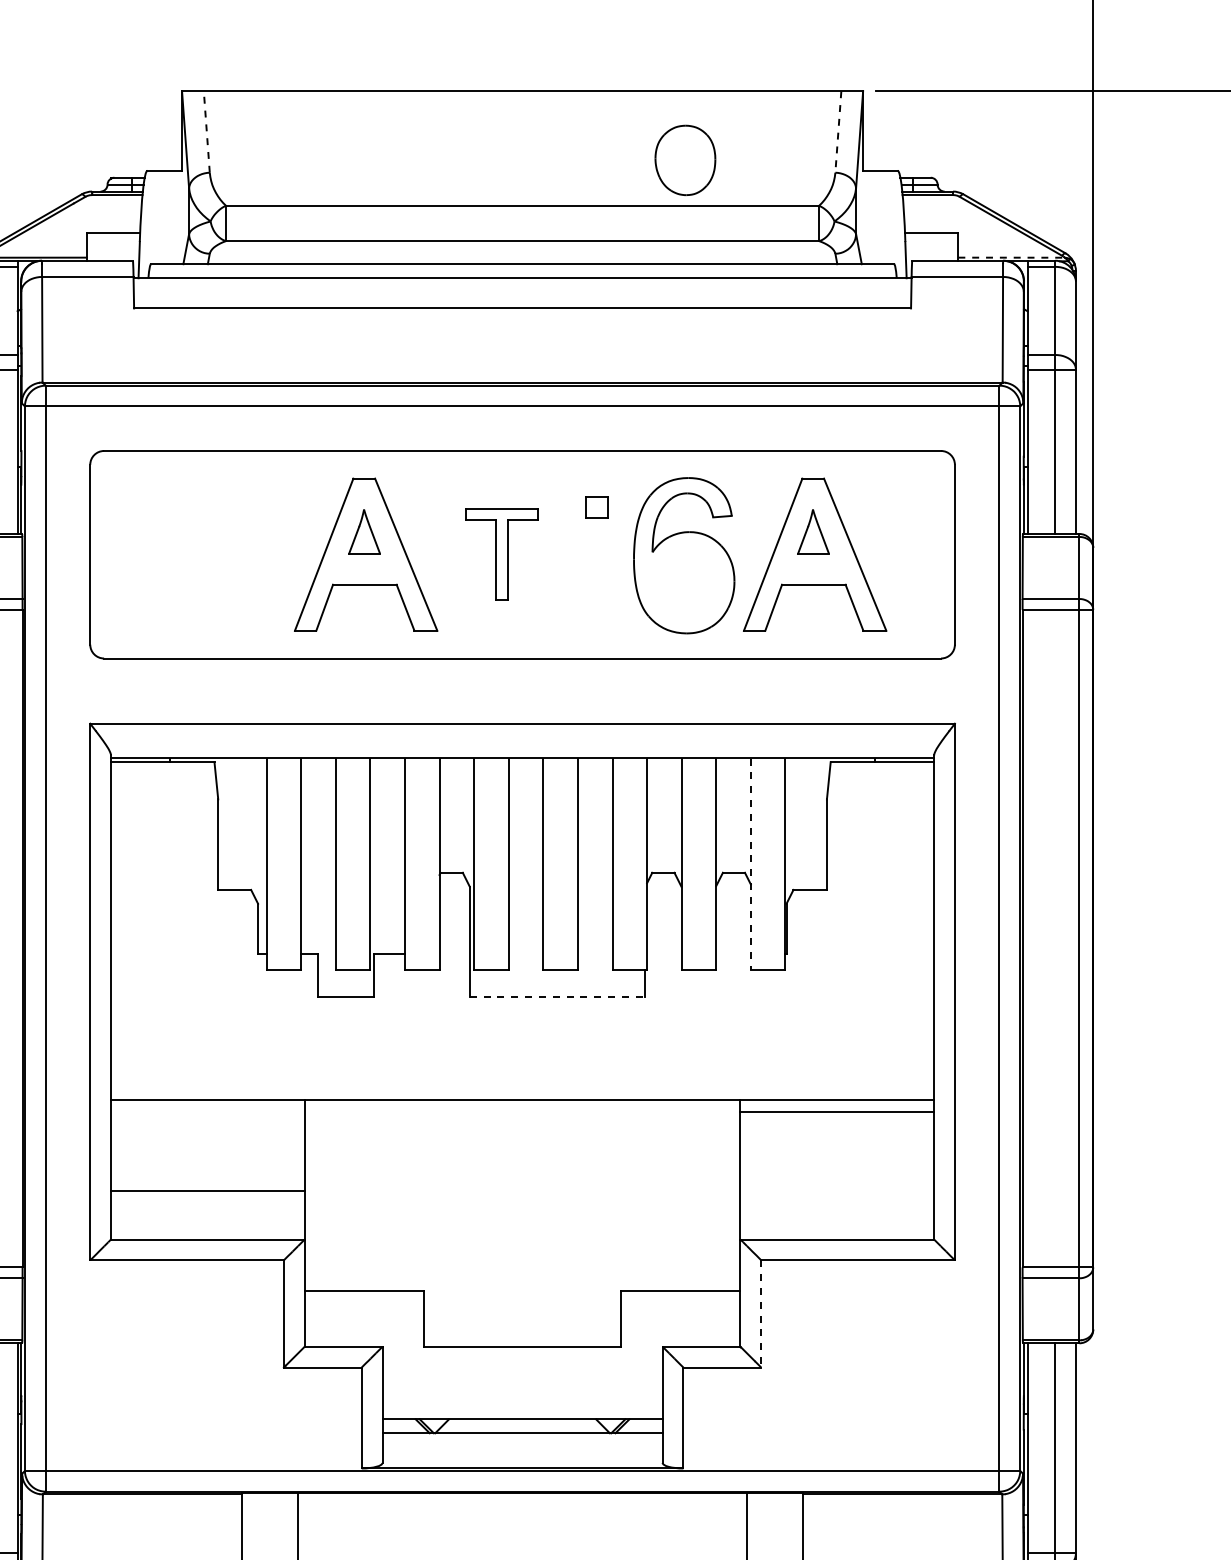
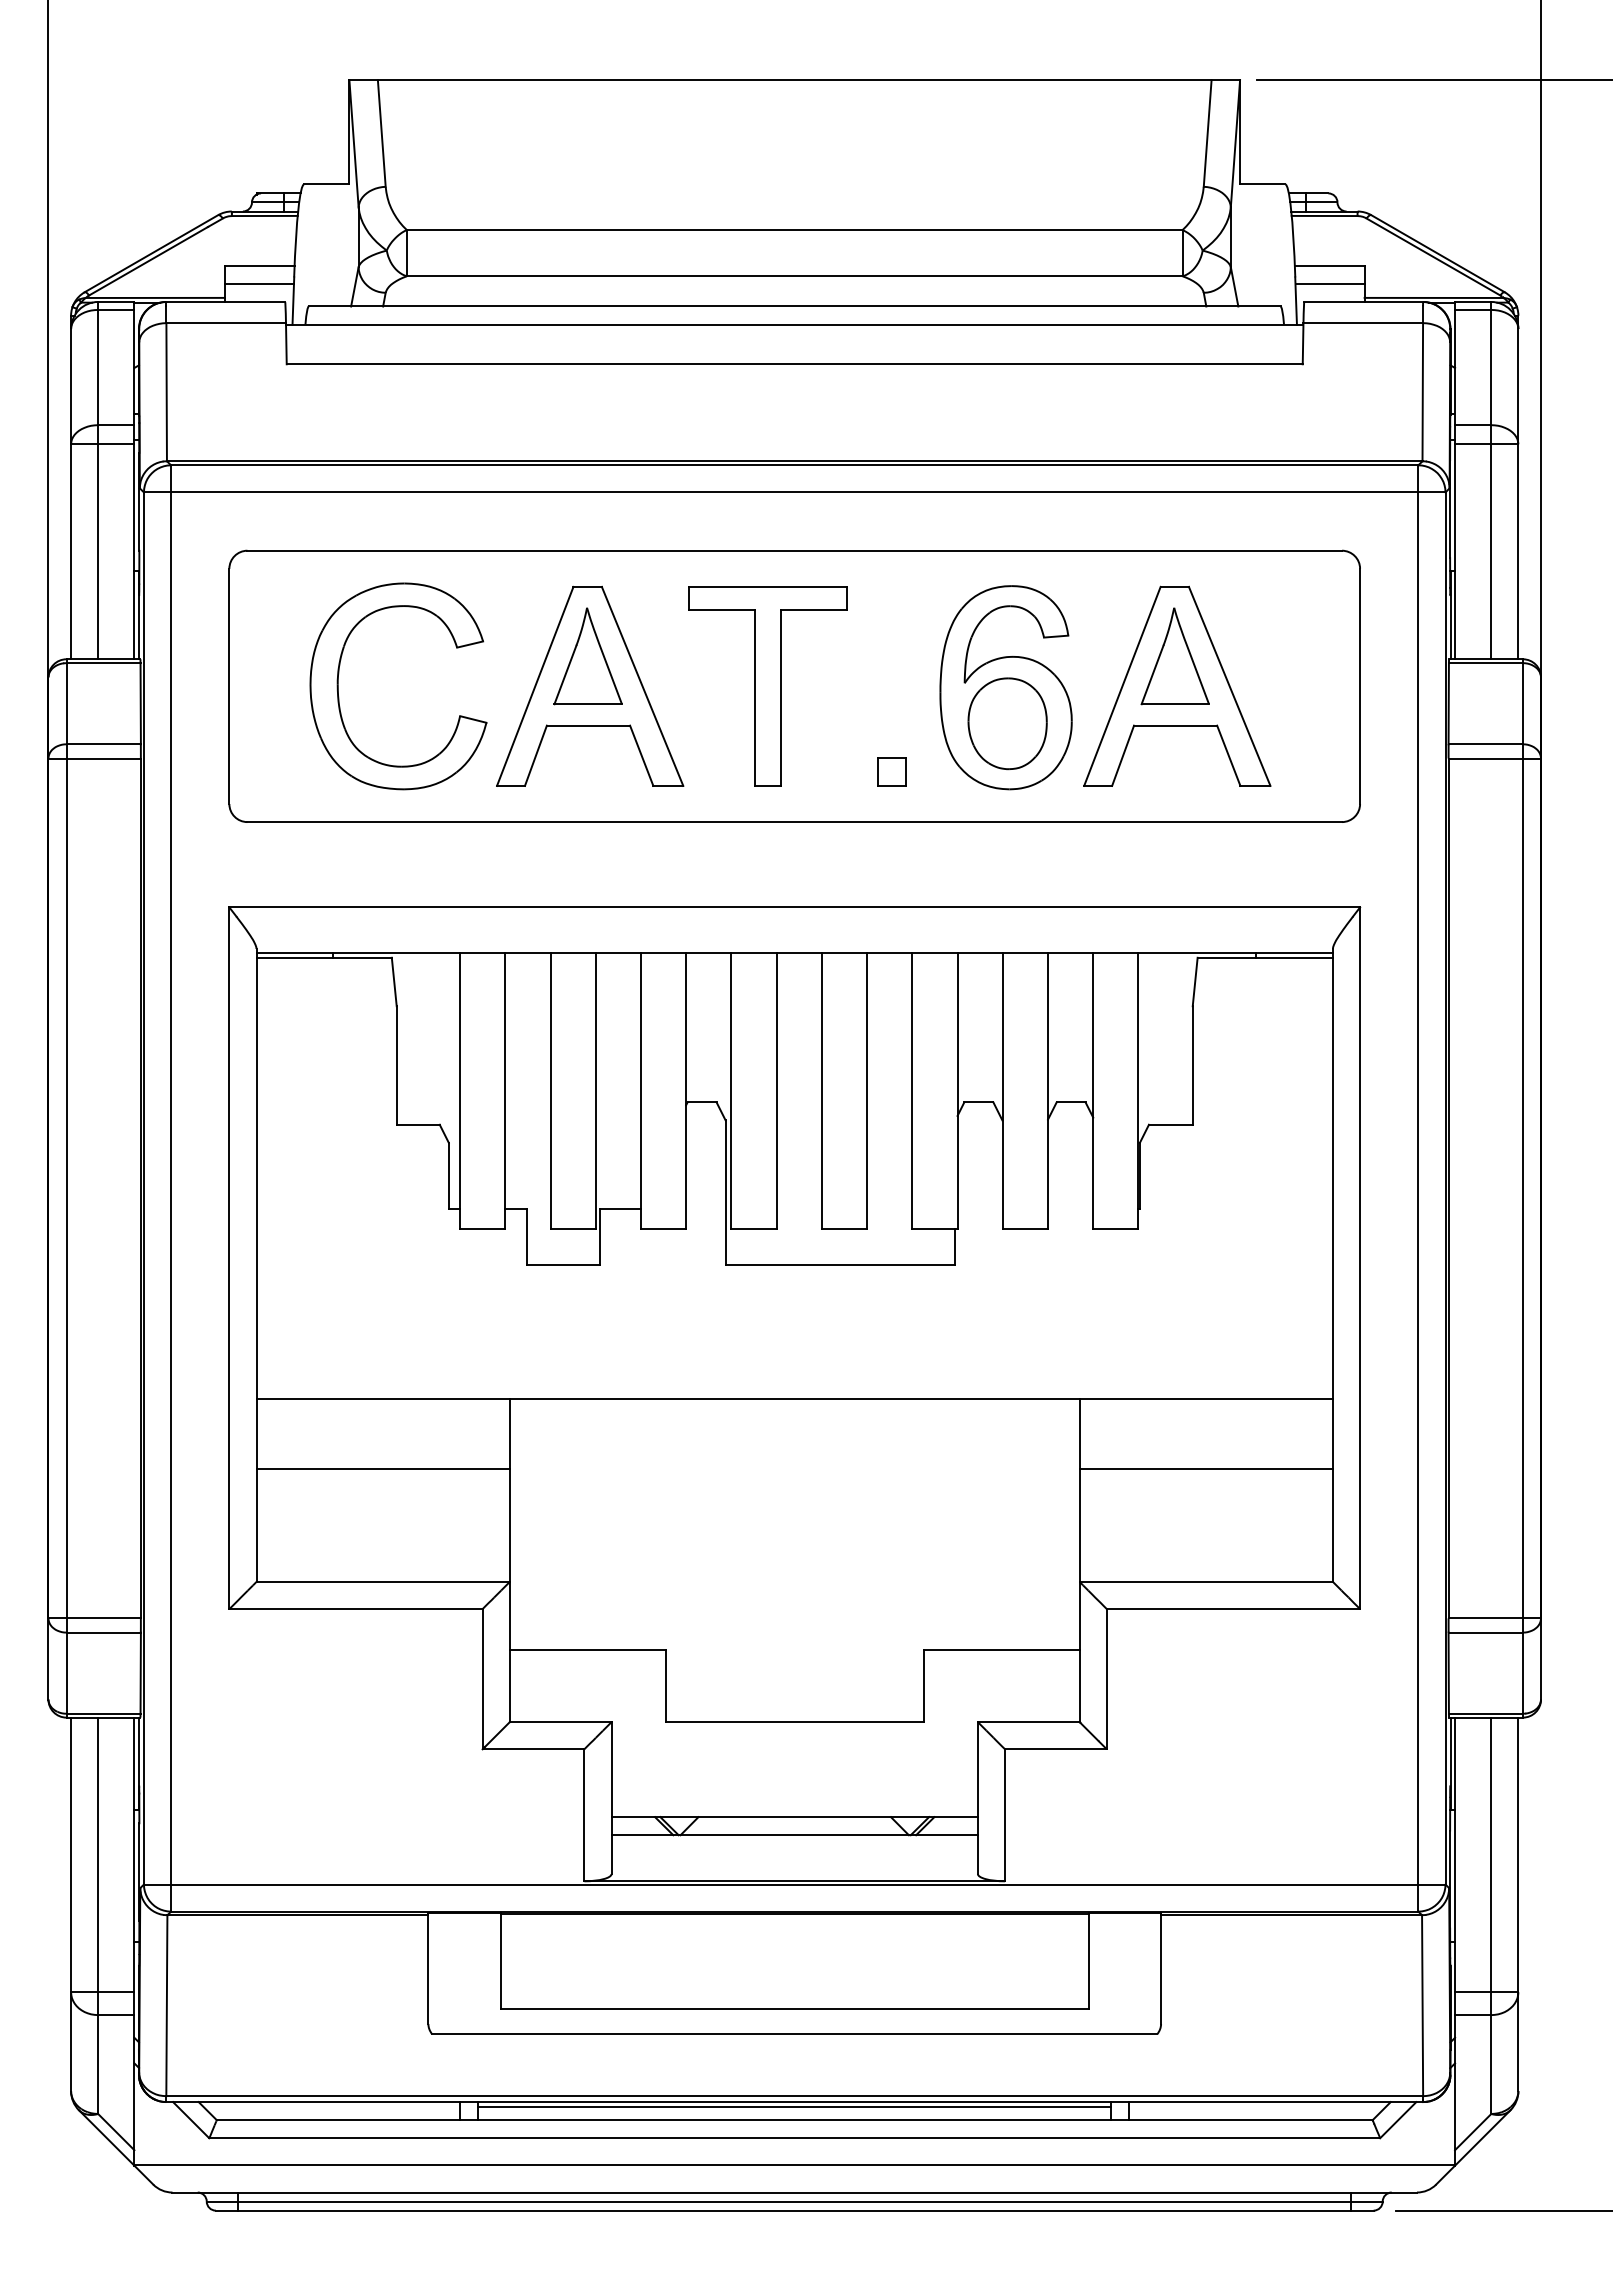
line: (206, 131) -> (381, 133), dashed -> solid
line: (838, 132) -> (1207, 134), dashed -> solid
part: (685, 160) -> (1007, 723), moved
line: (112, 246) -> (258, 283), added
line: (931, 246) -> (1329, 283), added
line: (1011, 257) -> (1434, 297), dashed -> solid
part: (596, 507) -> (891, 771), moved
part: (364, 531) -> (587, 656), size x1.67
part: (812, 531) -> (1174, 656), size x1.67
part: (173, 554) -> (338, 686), added
part: (501, 554) -> (767, 686), size x1.67
line: (751, 864) -> (1093, 1091), dashed -> solid
line: (557, 997) -> (840, 1265), dashed -> solid
line: (836, 1111) -> (1205, 1468), moved
line: (207, 1190) -> (382, 1468), moved
line: (760, 1314) -> (1106, 1679), dashed -> solid

